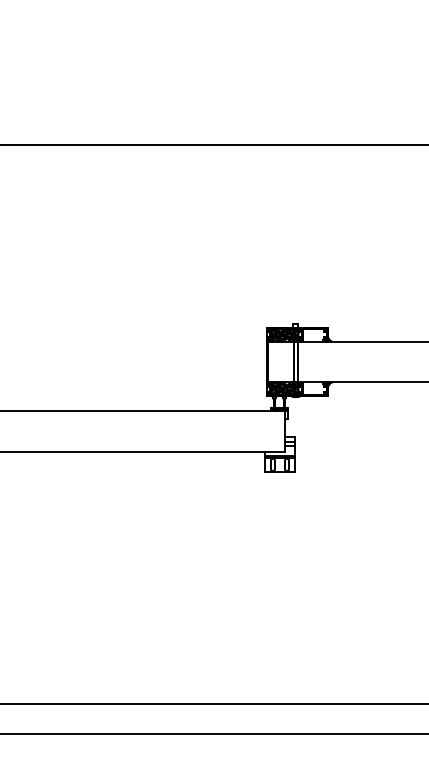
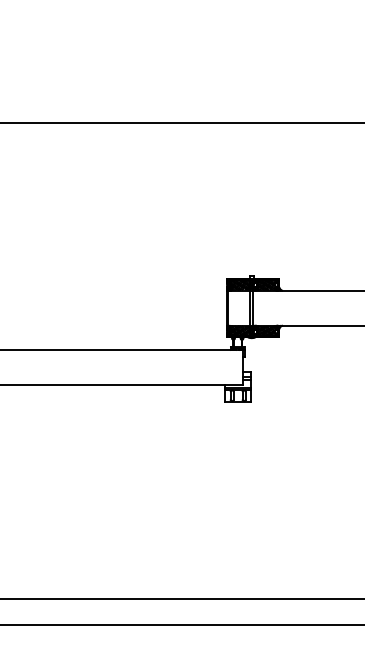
hatch: (313, 334) -> (266, 284), added
hatch: (313, 388) -> (266, 330), added

